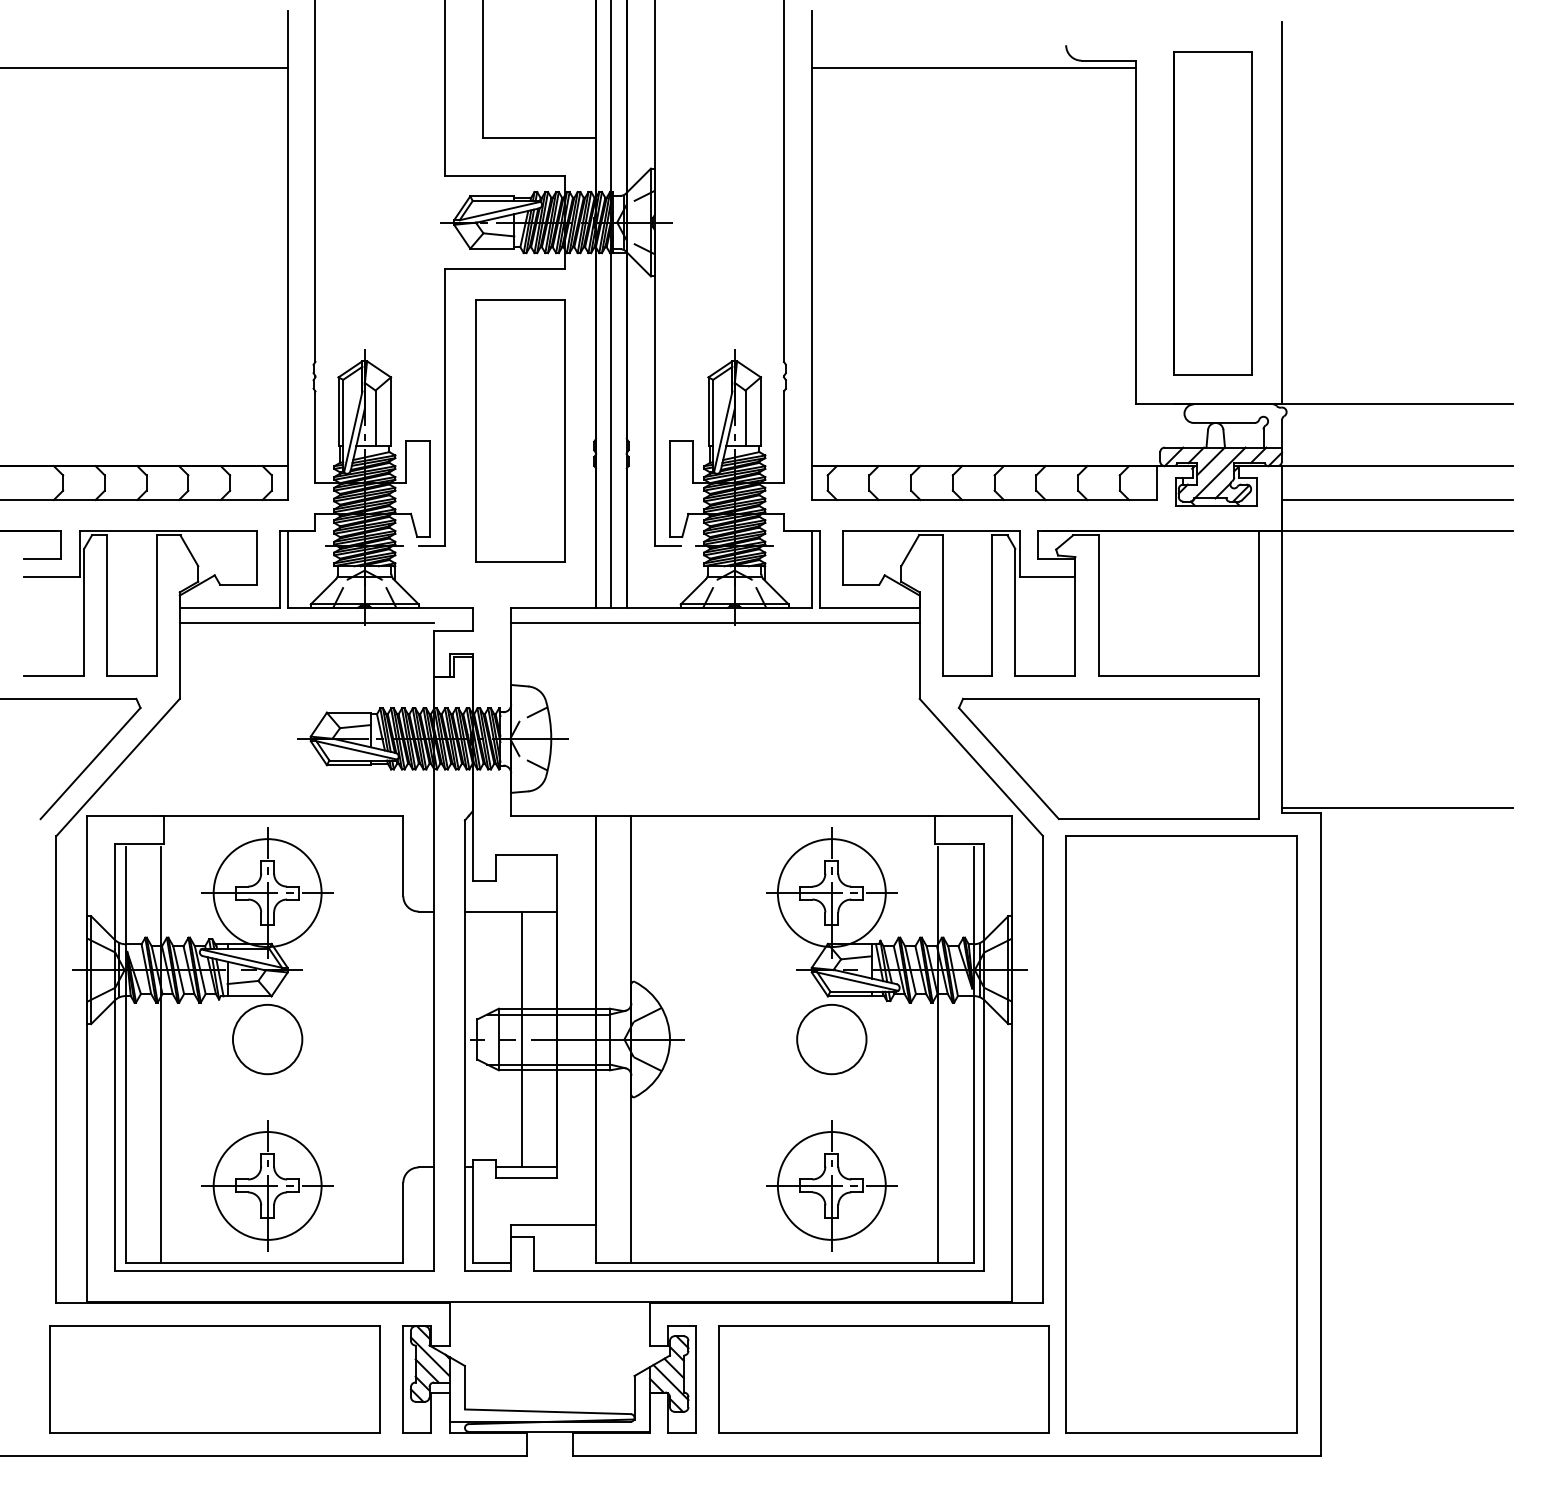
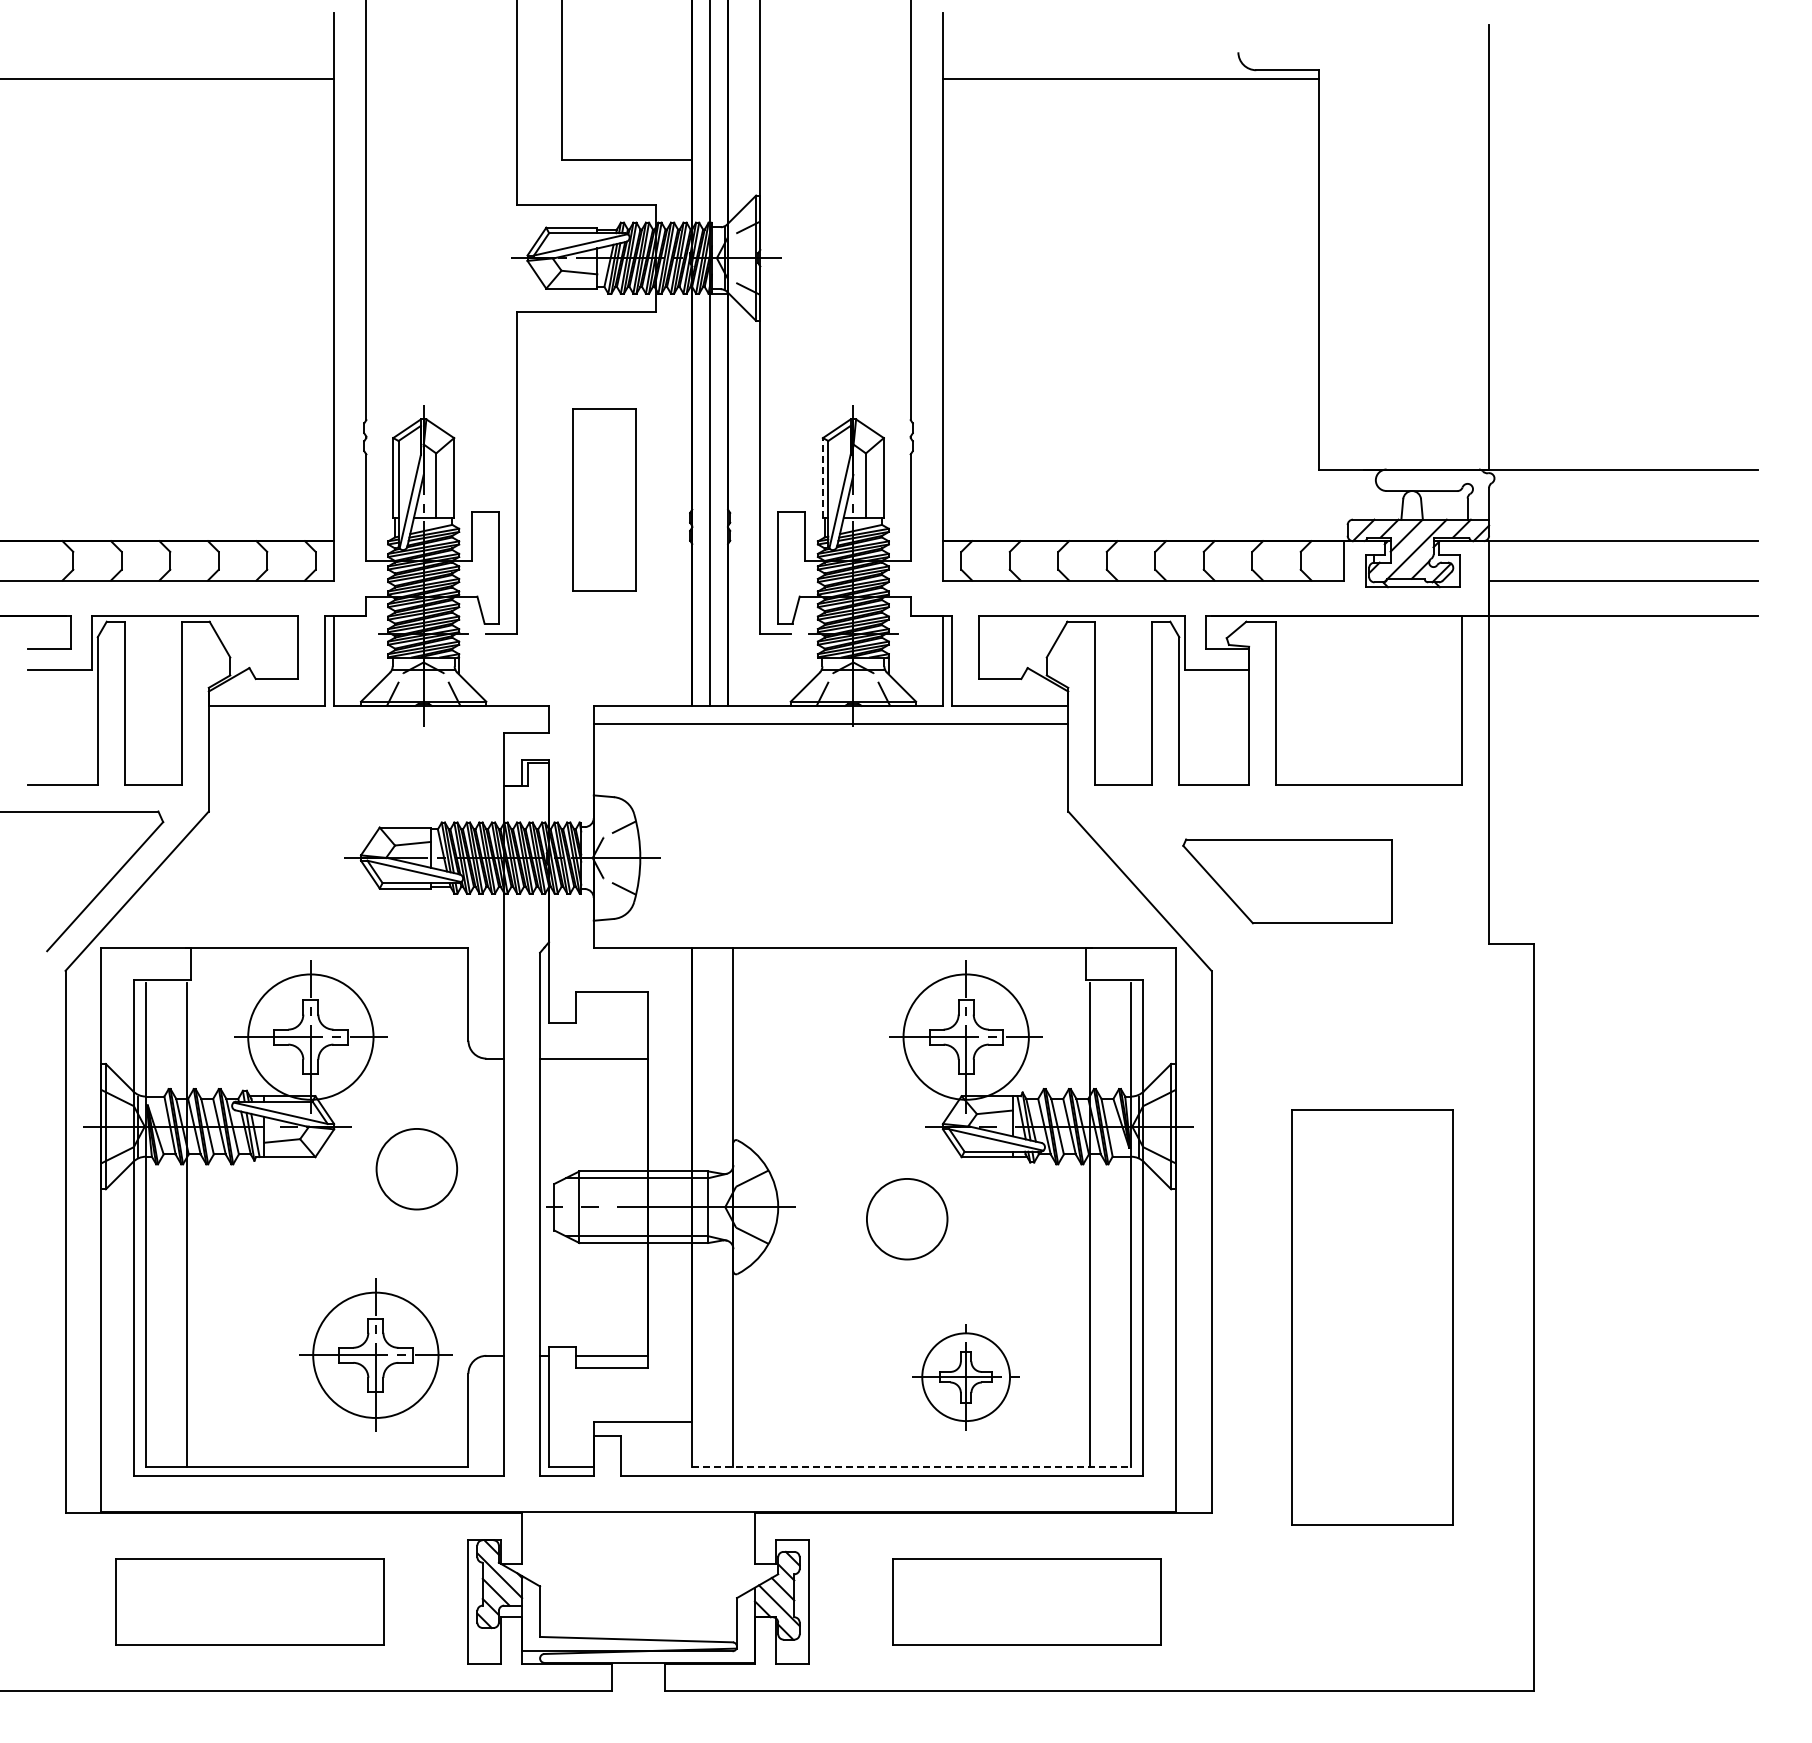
part: (1213, 213) -> (1409, 247), removed
line: (708, 411) -> (822, 477), solid -> dashed
part: (520, 430) -> (604, 499), size x0.6
line: (306, 623) -> (356, 723), removed
part: (1108, 759) -> (1287, 881), size x0.6
line: (1397, 808) -> (1623, 938), removed
line: (522, 1038) -> (606, 1206), removed
circle: (267, 1039) -> (416, 1169), moved
circle: (832, 1039) -> (907, 1219), moved
part: (1181, 1134) -> (1372, 1317), size x0.6
part: (267, 1185) -> (375, 1354), moved
part: (831, 1185) -> (965, 1376), size x0.7
line: (785, 1262) -> (912, 1466), solid -> dashed
part: (214, 1378) -> (249, 1601), size x0.7
part: (884, 1378) -> (1027, 1601), size x0.7

